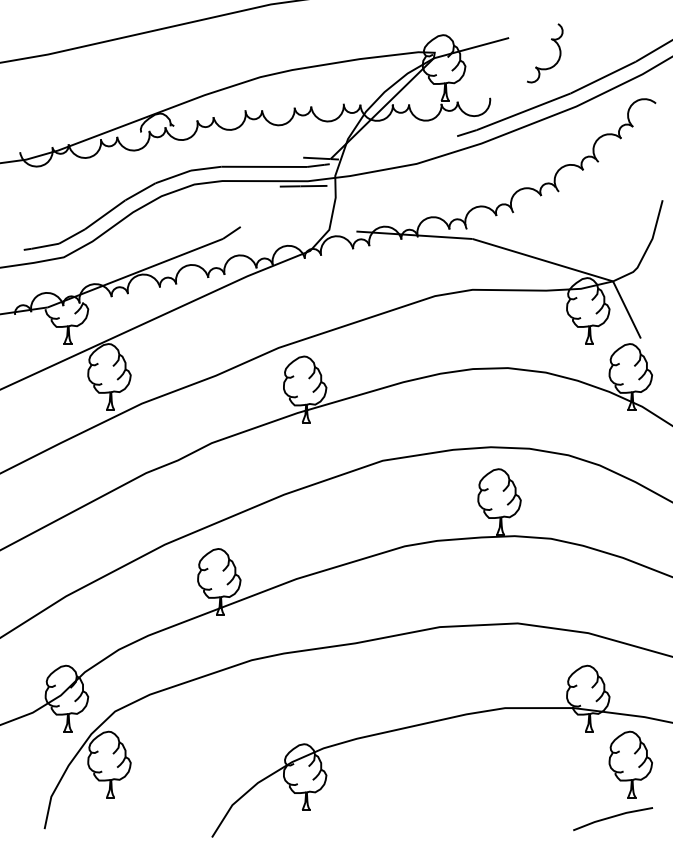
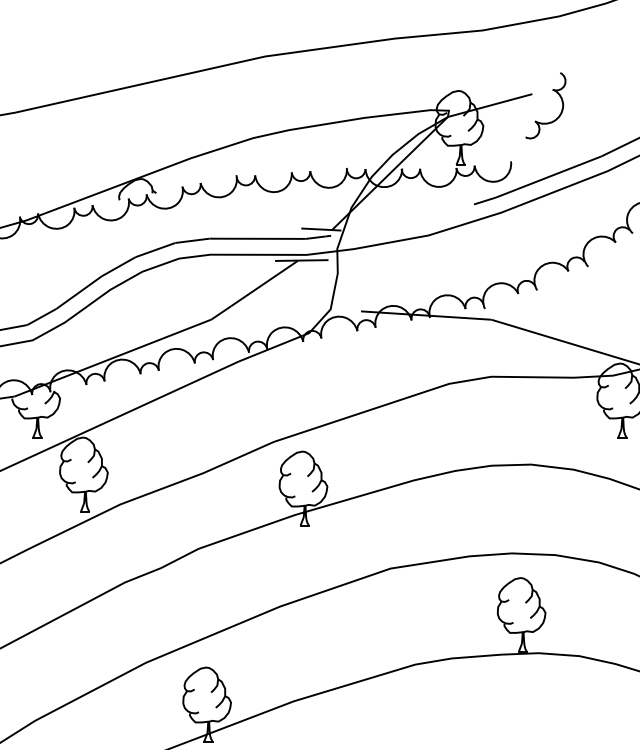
part: (558, 57) -> (560, 110), moved
line: (270, 206) -> (264, 283), added

